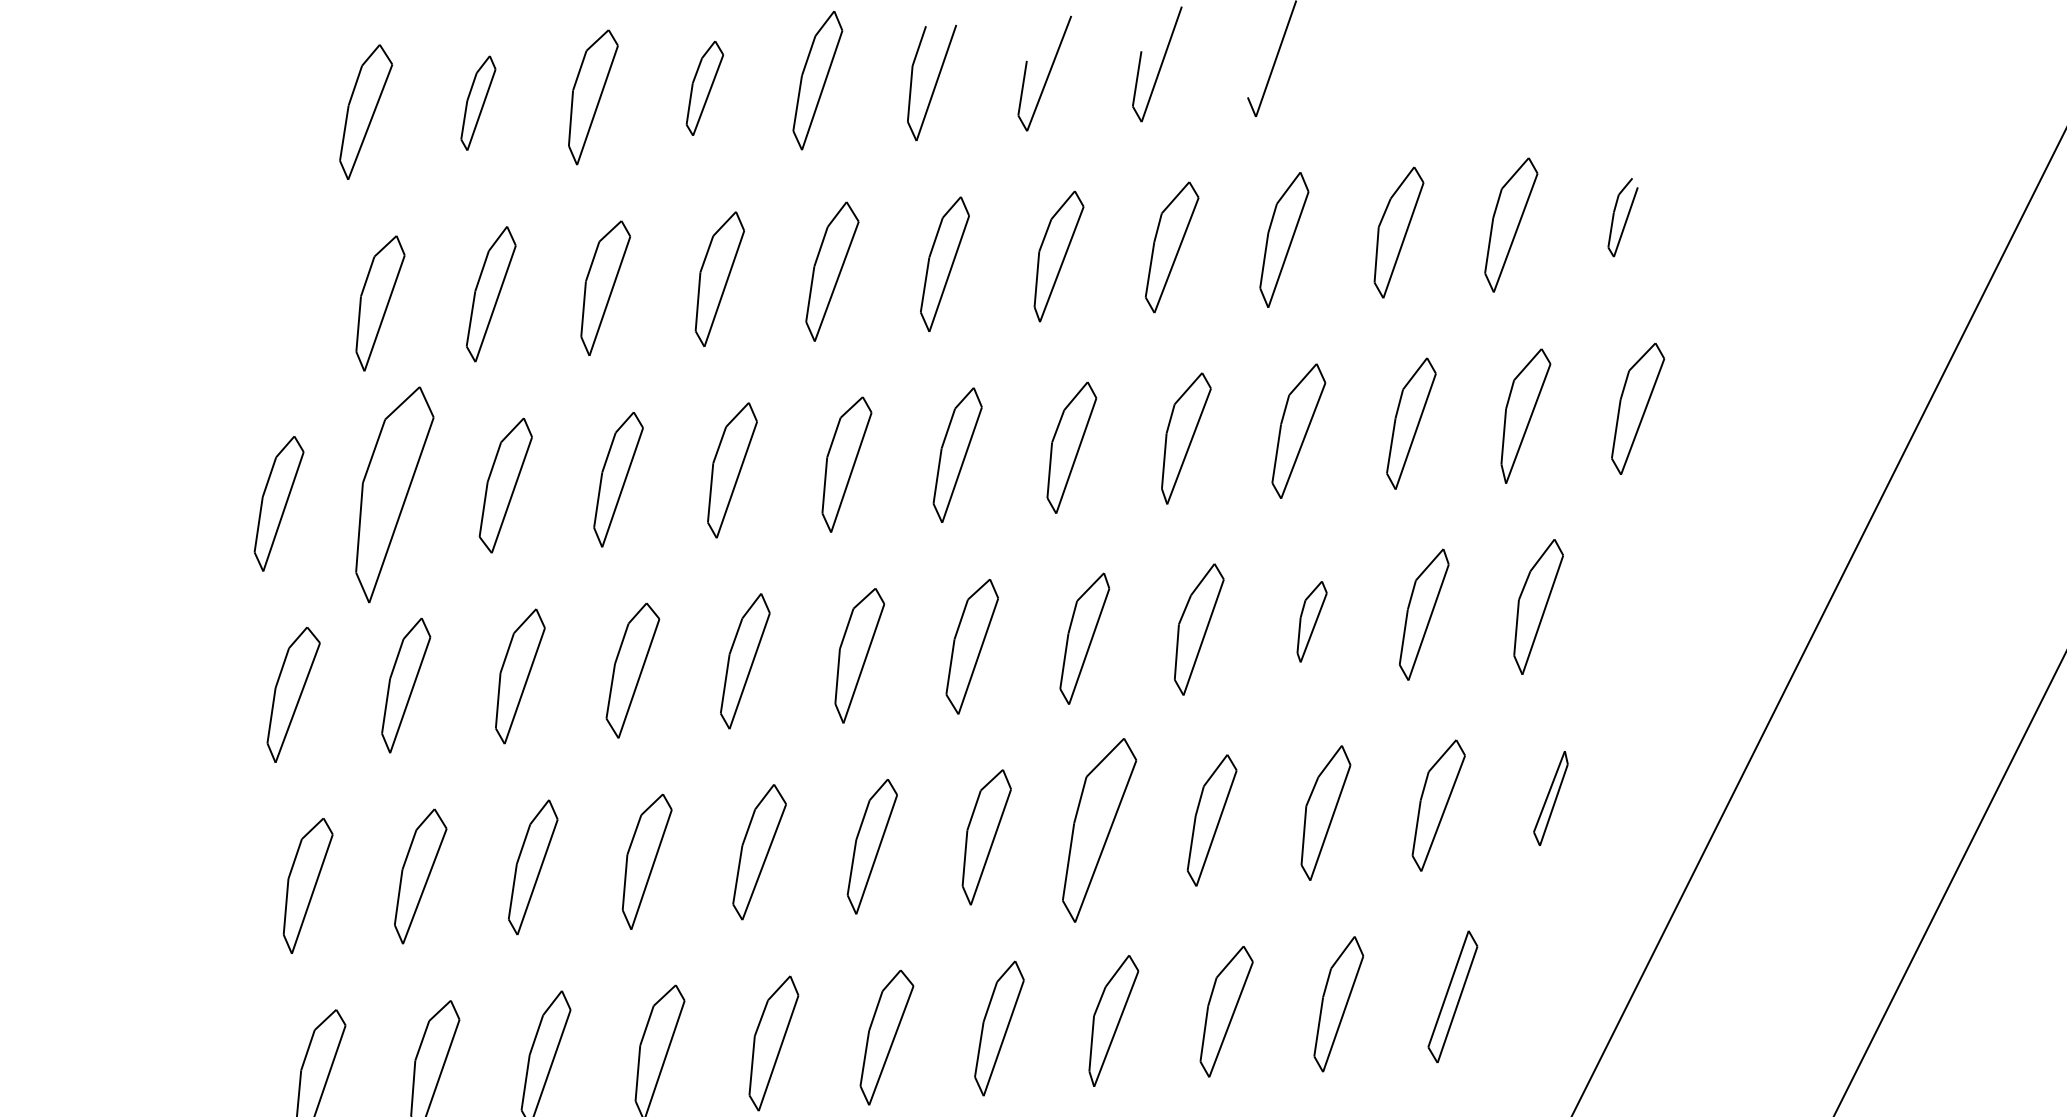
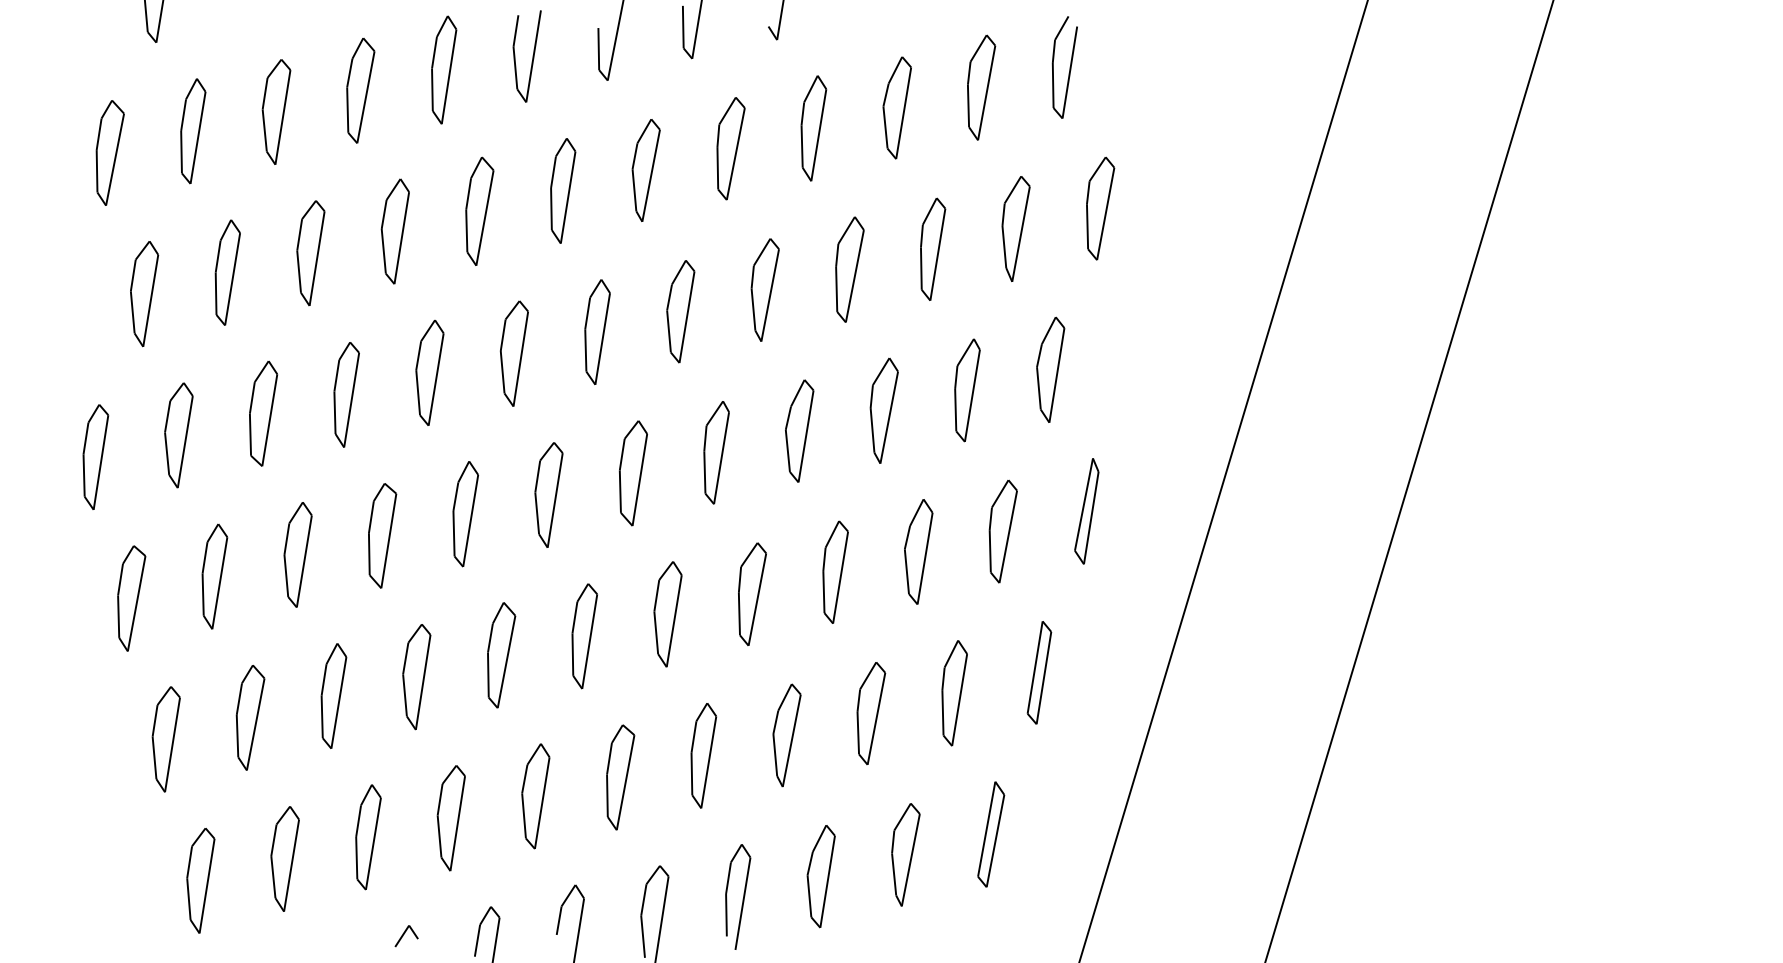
part: (704, 88) -> (360, 90), size x1.43
part: (478, 103) -> (193, 131), size x1.43
part: (1622, 217) -> (1064, 67), size x1.67
part: (390, 494) -> (178, 435), size x0.62
part: (1310, 621) -> (883, 410), size x1.67
part: (1550, 798) -> (1086, 511), size x1.43
part: (1098, 829) -> (752, 593), size x0.71

